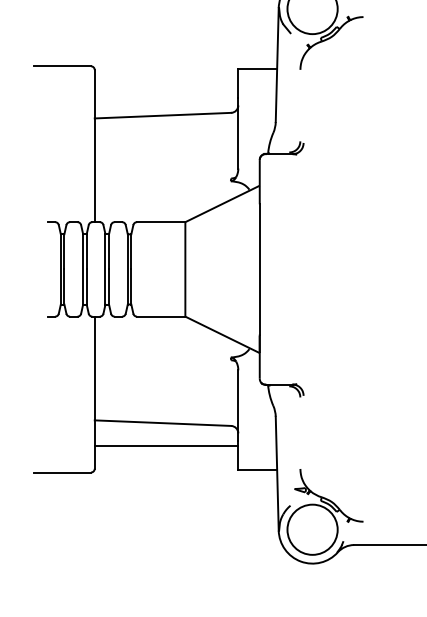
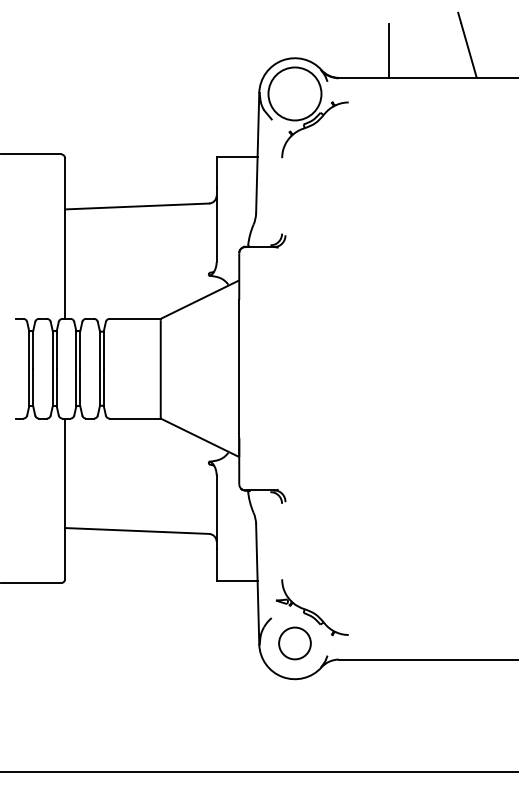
line: (166, 445) -> (140, 554), removed
circle: (312, 529) -> (294, 643), size x0.6

